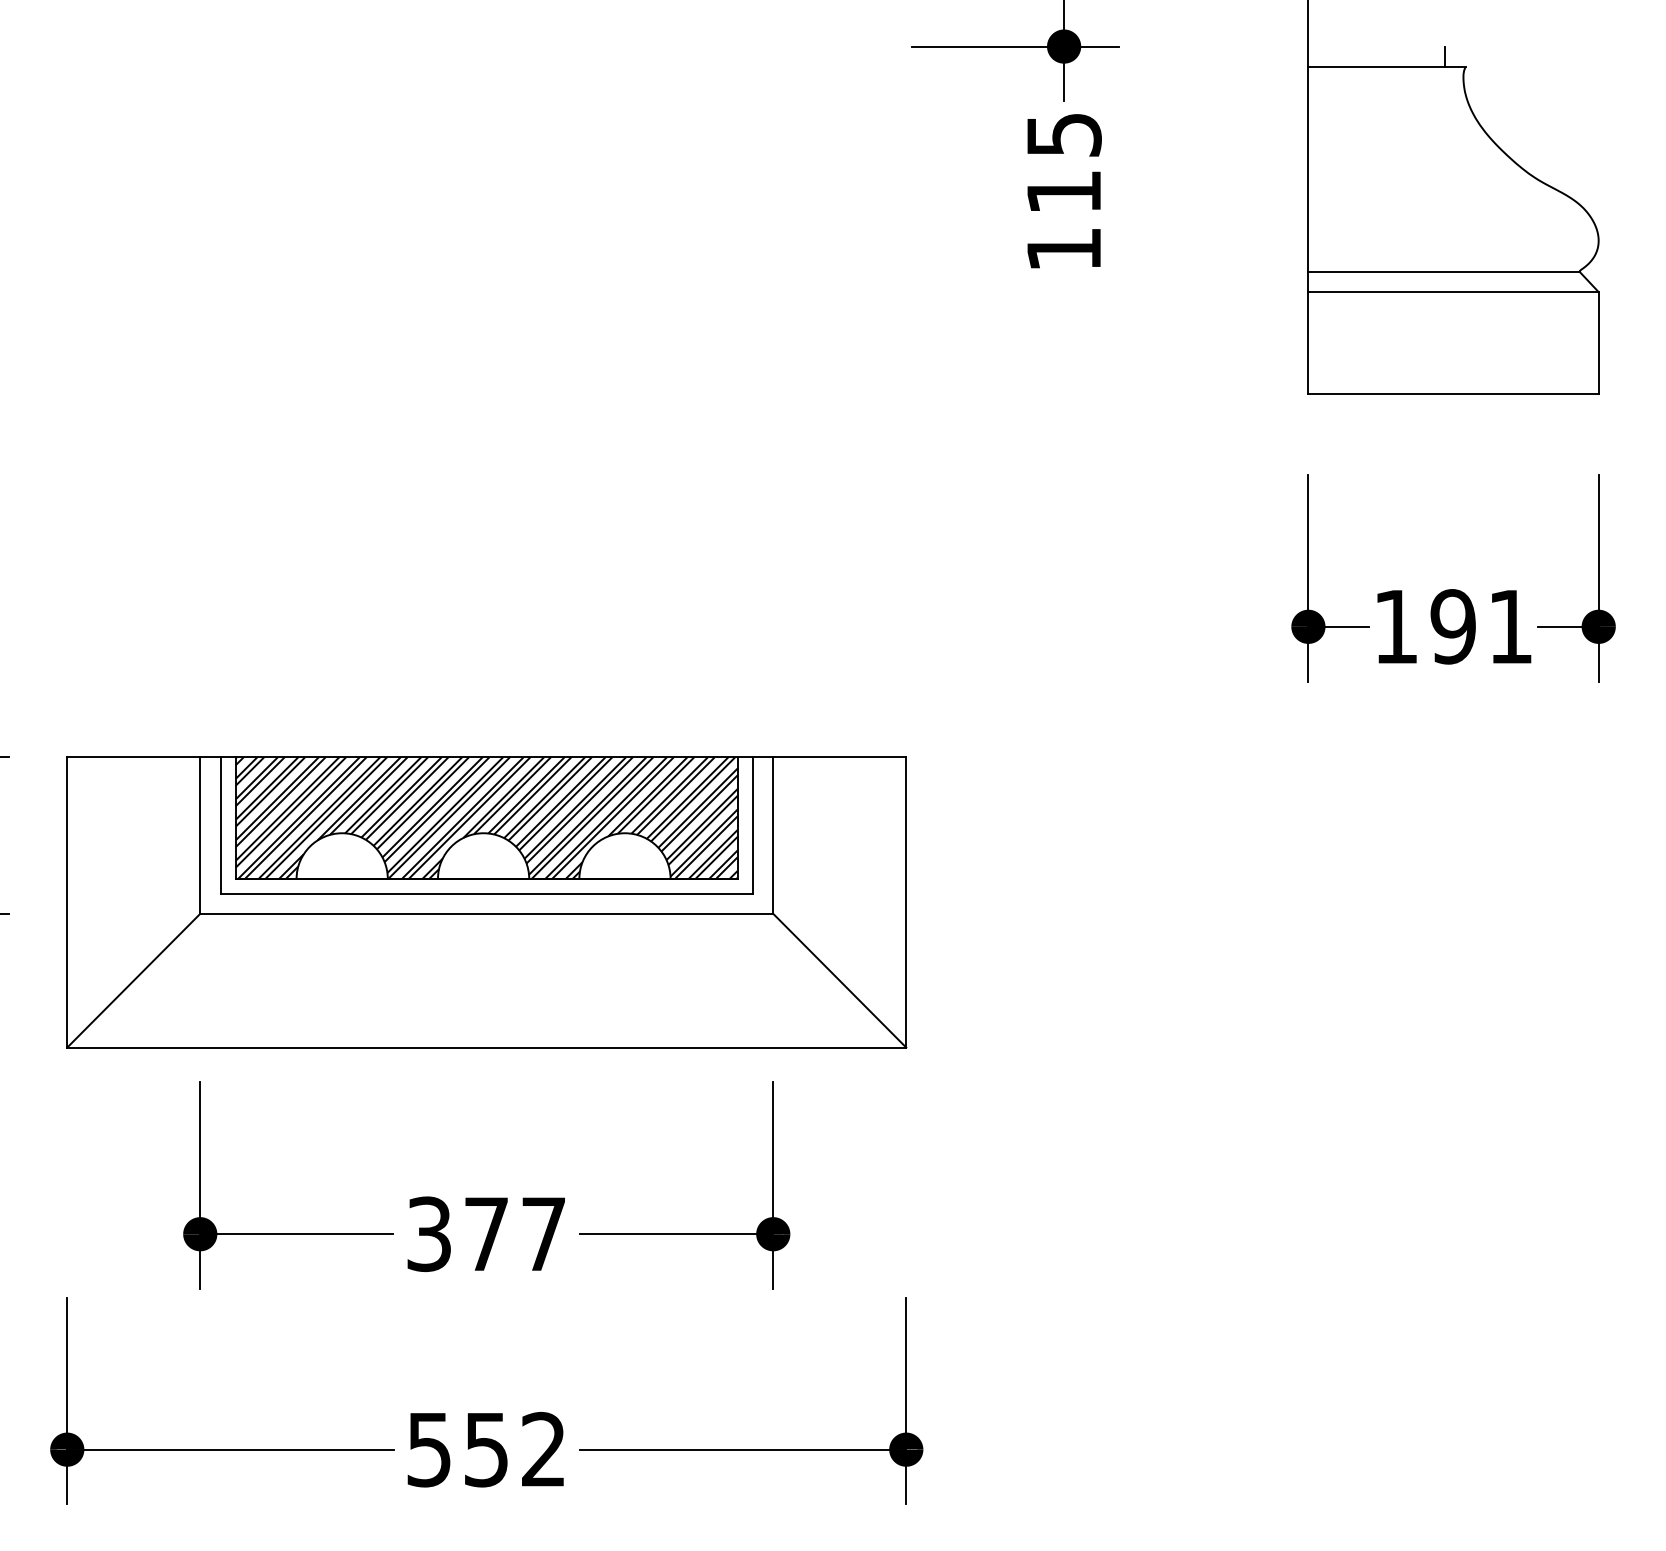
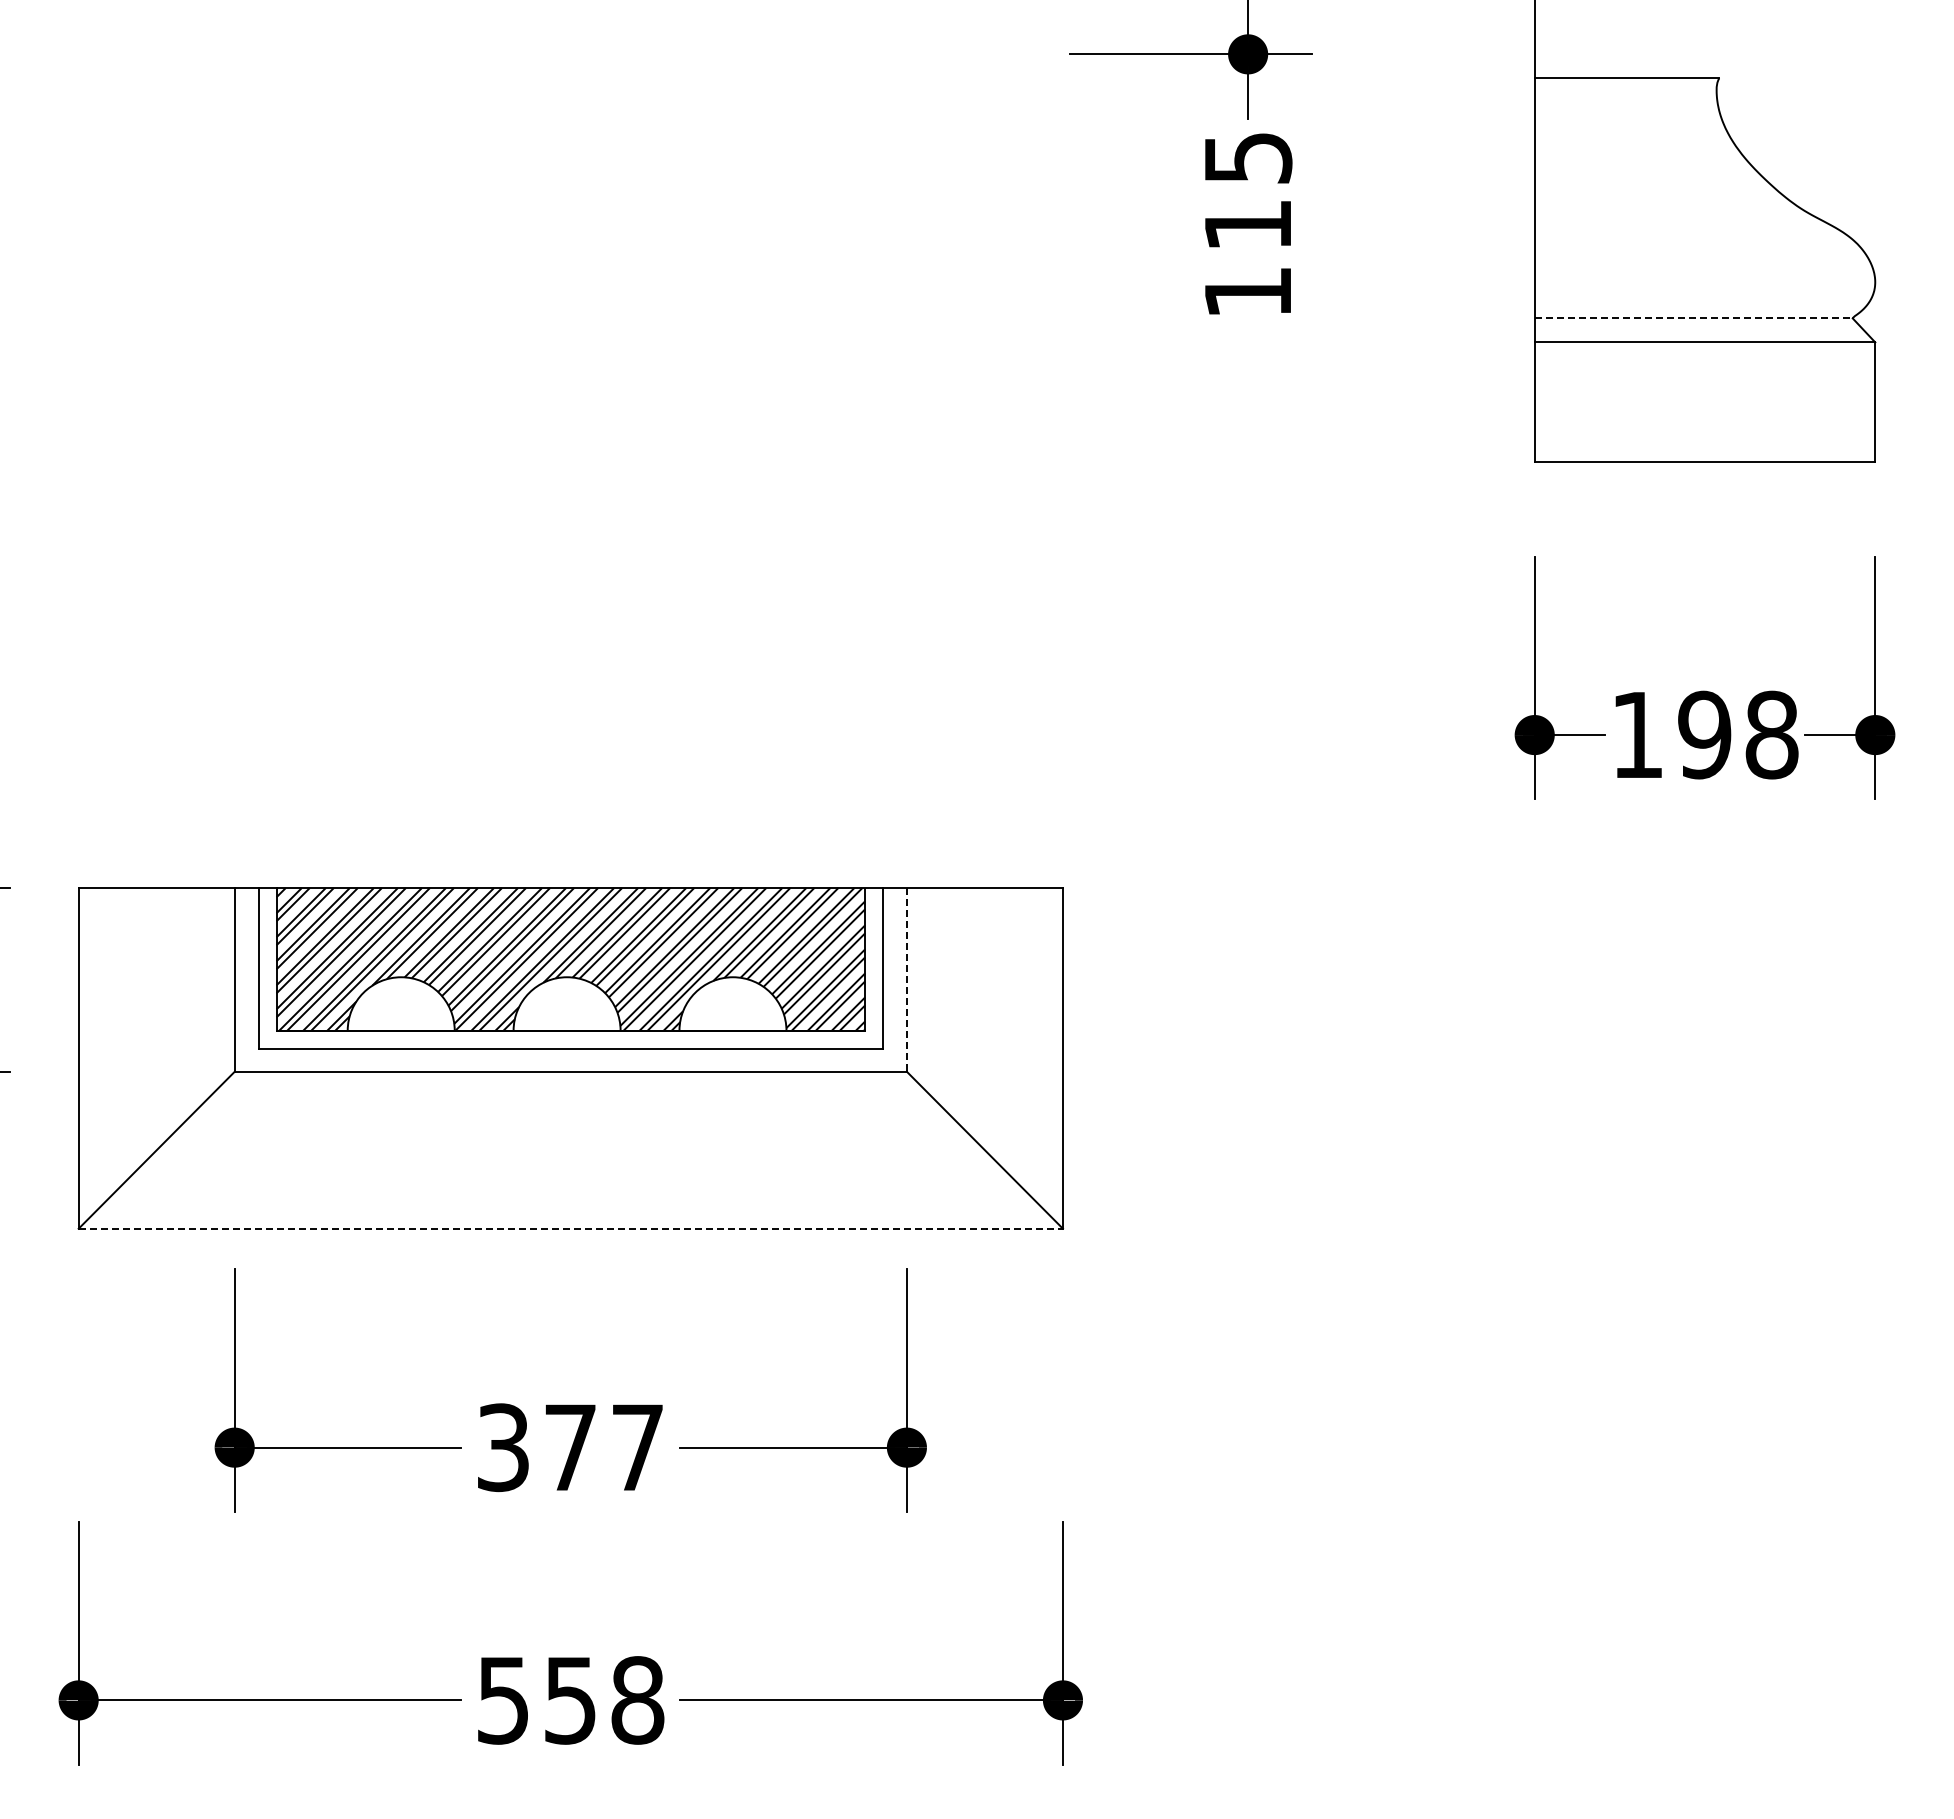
line: (1445, 56) -> (1695, 66), removed
line: (1444, 271) -> (1694, 318), solid -> dashed
text: (1510, 626) -> (1771, 734), 191 -> 198
line: (772, 835) -> (906, 979), solid -> dashed
line: (487, 1047) -> (571, 1228), solid -> dashed
text: (543, 1449) -> (637, 1700), 552 -> 558

